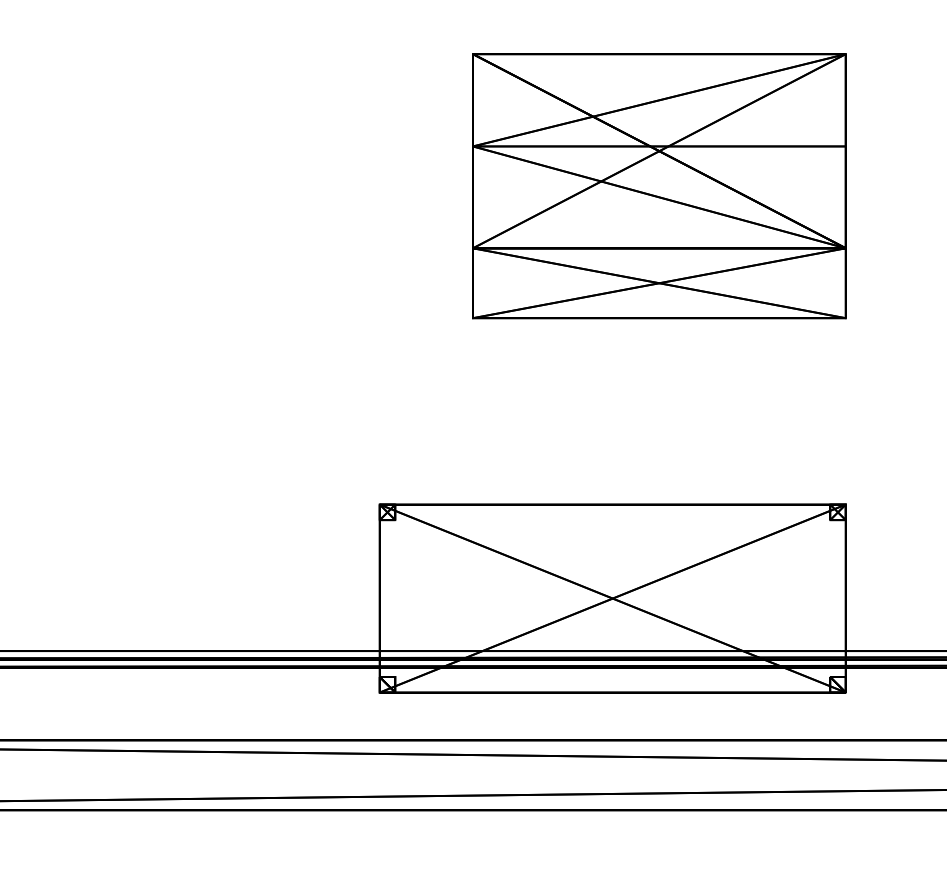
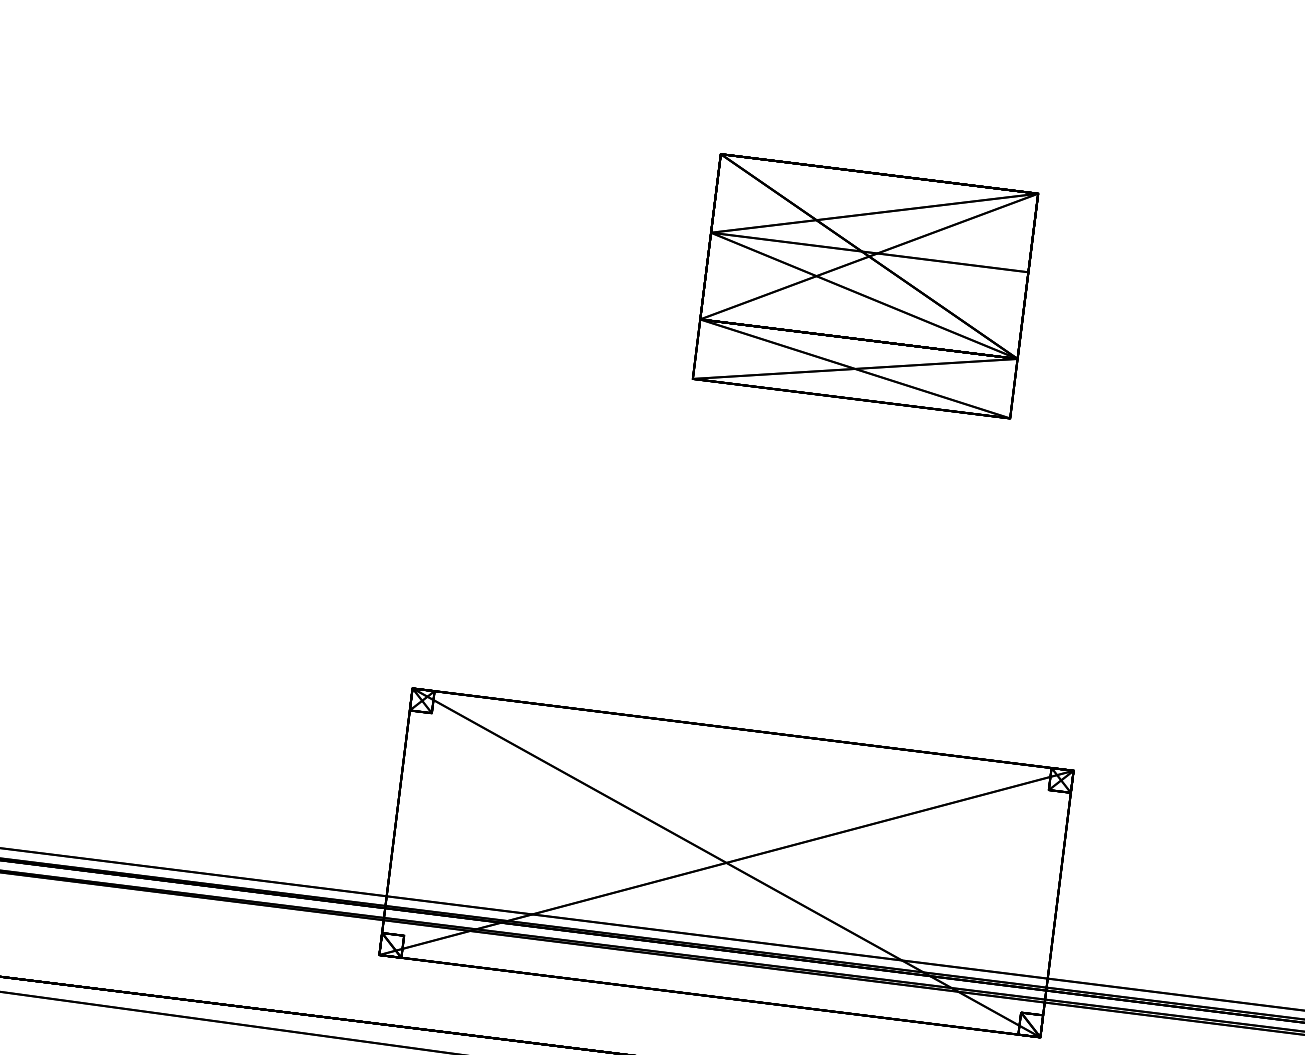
part: (659, 186) -> (865, 286), size x0.6

